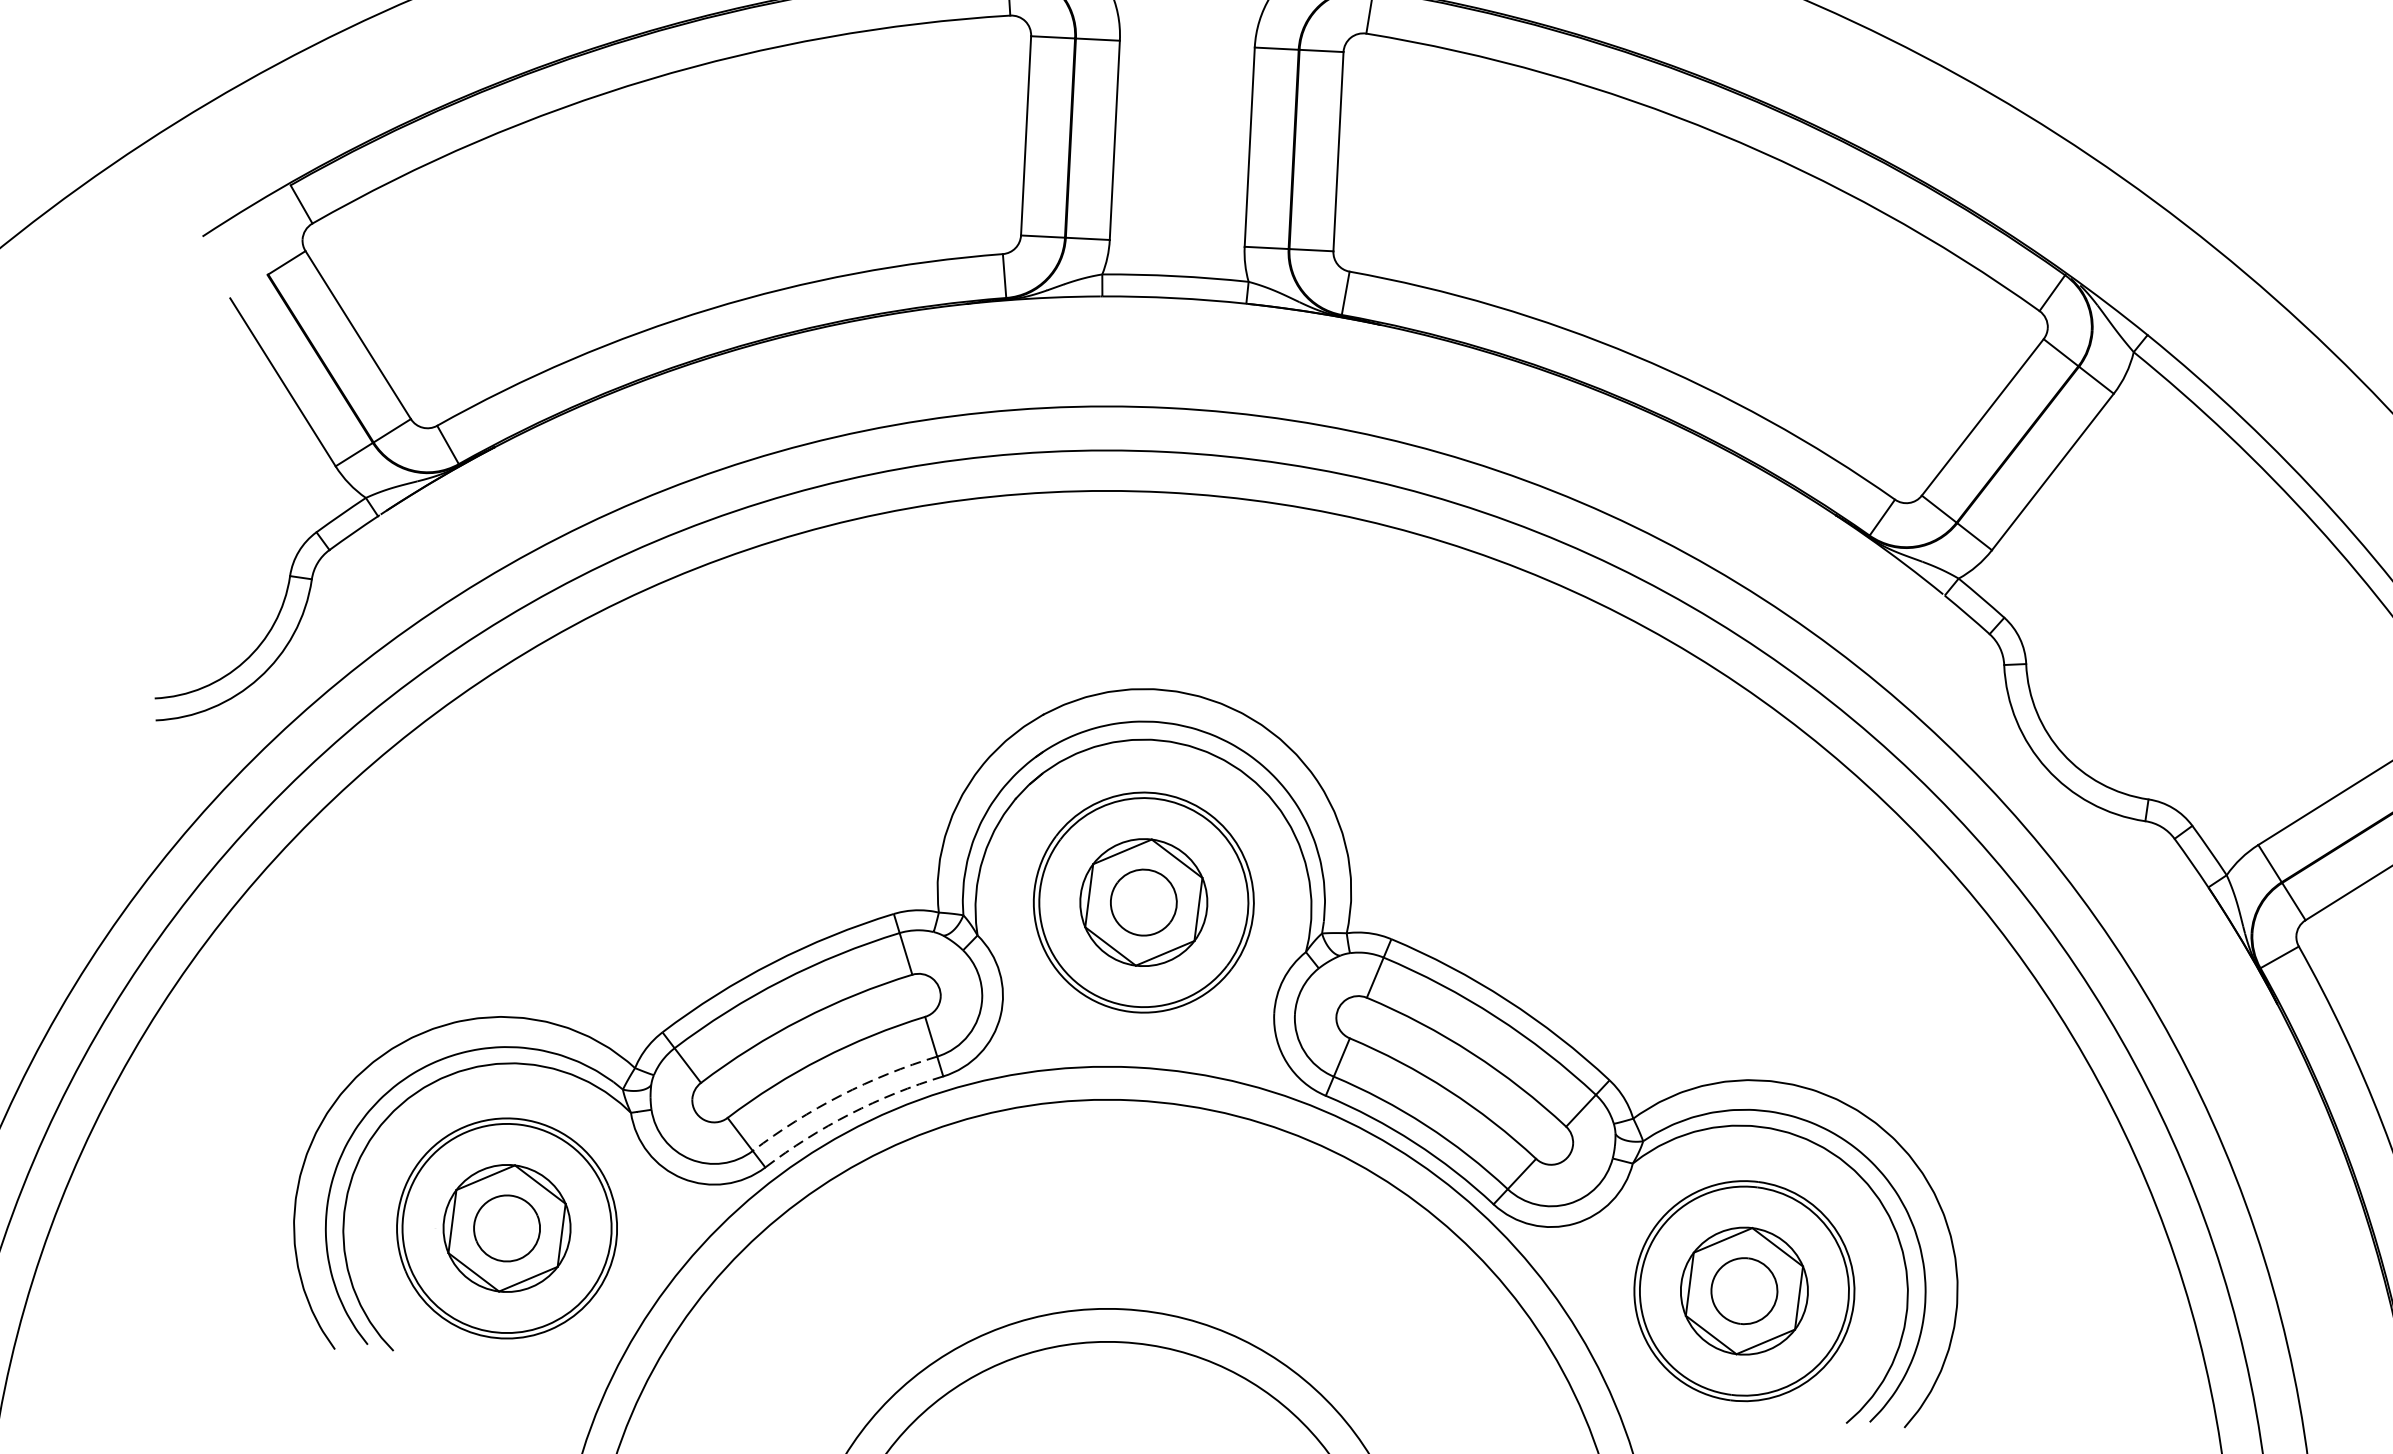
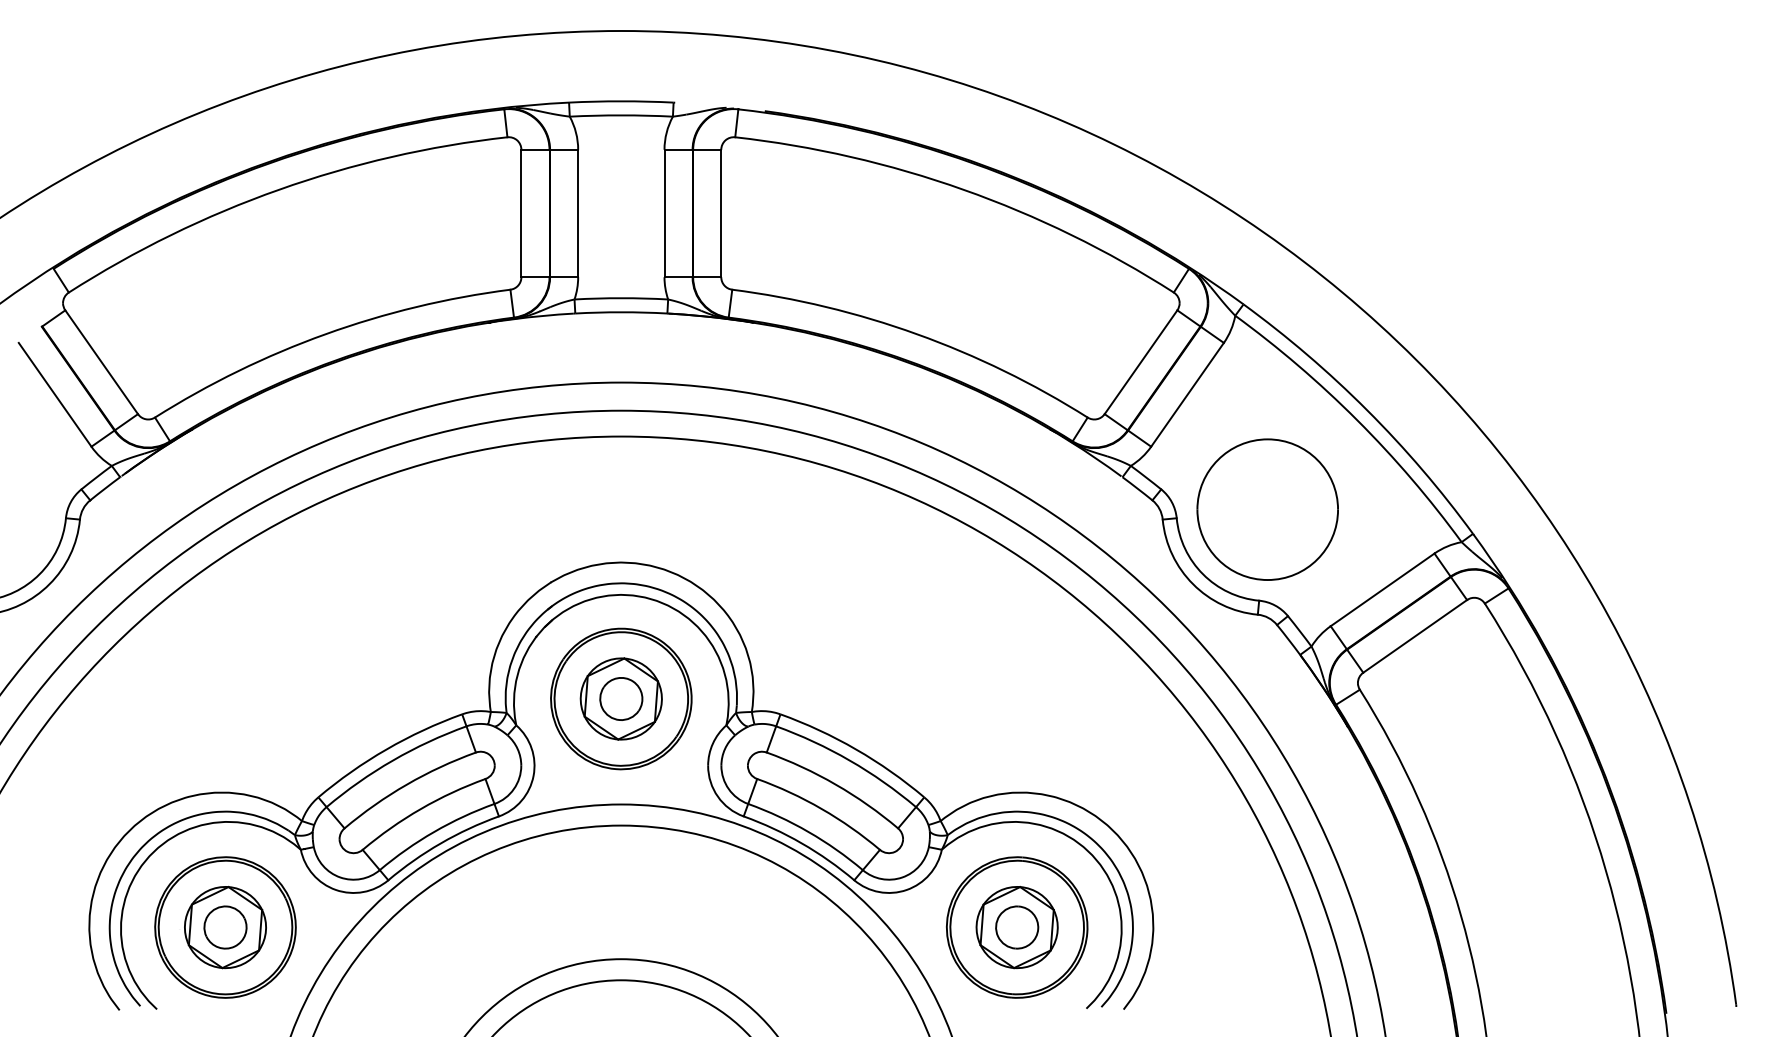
part: (2168, 657) -> (1267, 509), added
arc: (841, 1094) -> (434, 831), dashed -> solid
arc: (849, 1114) -> (440, 843), dashed -> solid

